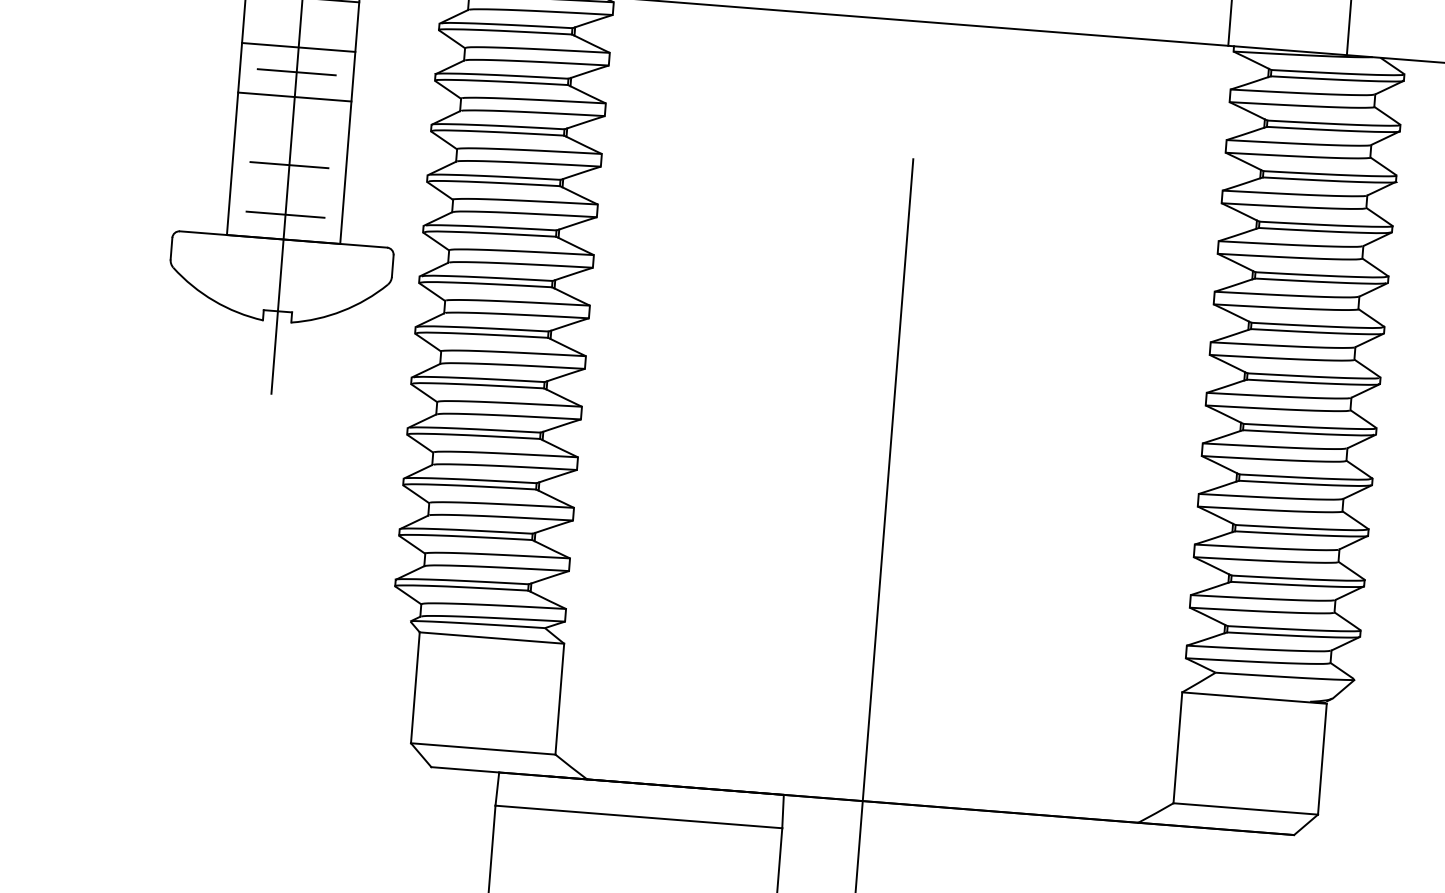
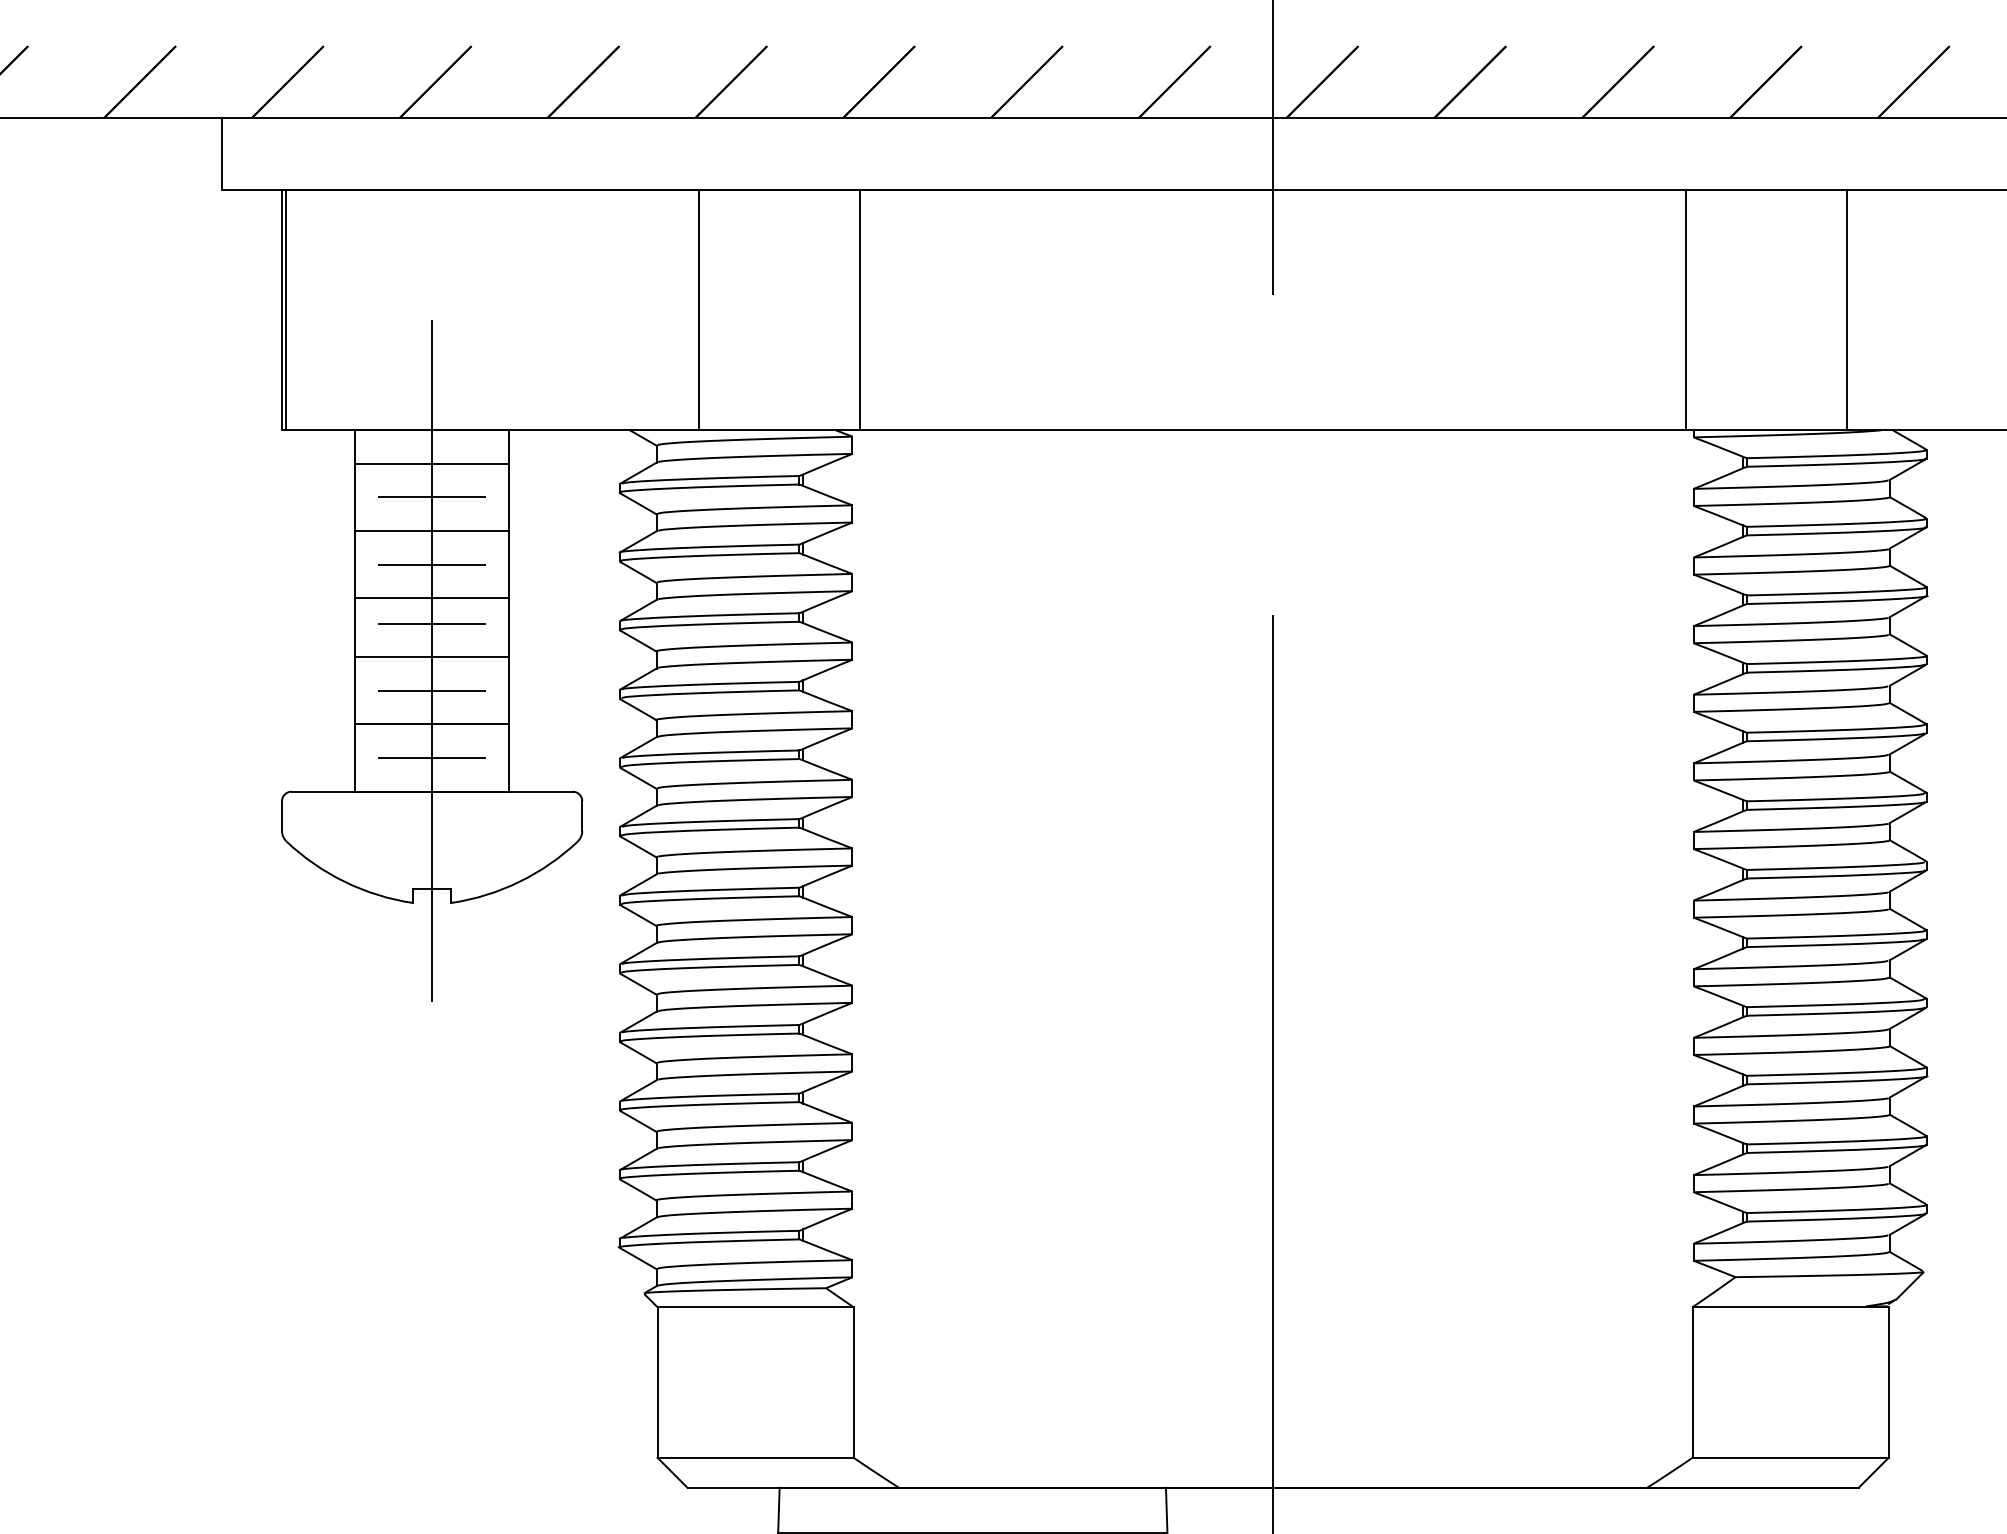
line: (300, 22) -> (432, 497), added
line: (293, 115) -> (432, 623), added
line: (291, 140) -> (432, 657), added
line: (287, 189) -> (432, 724), added

